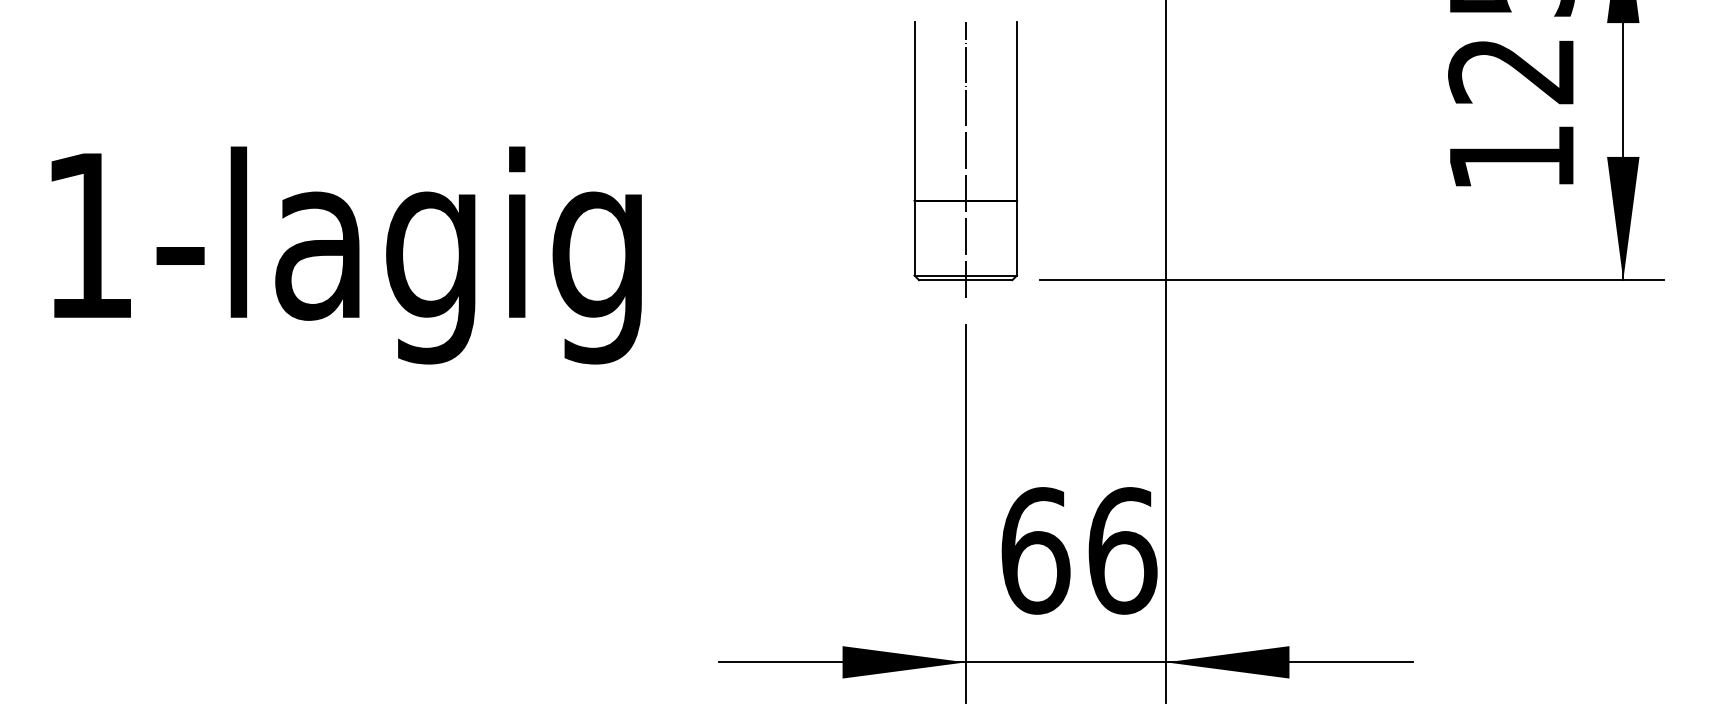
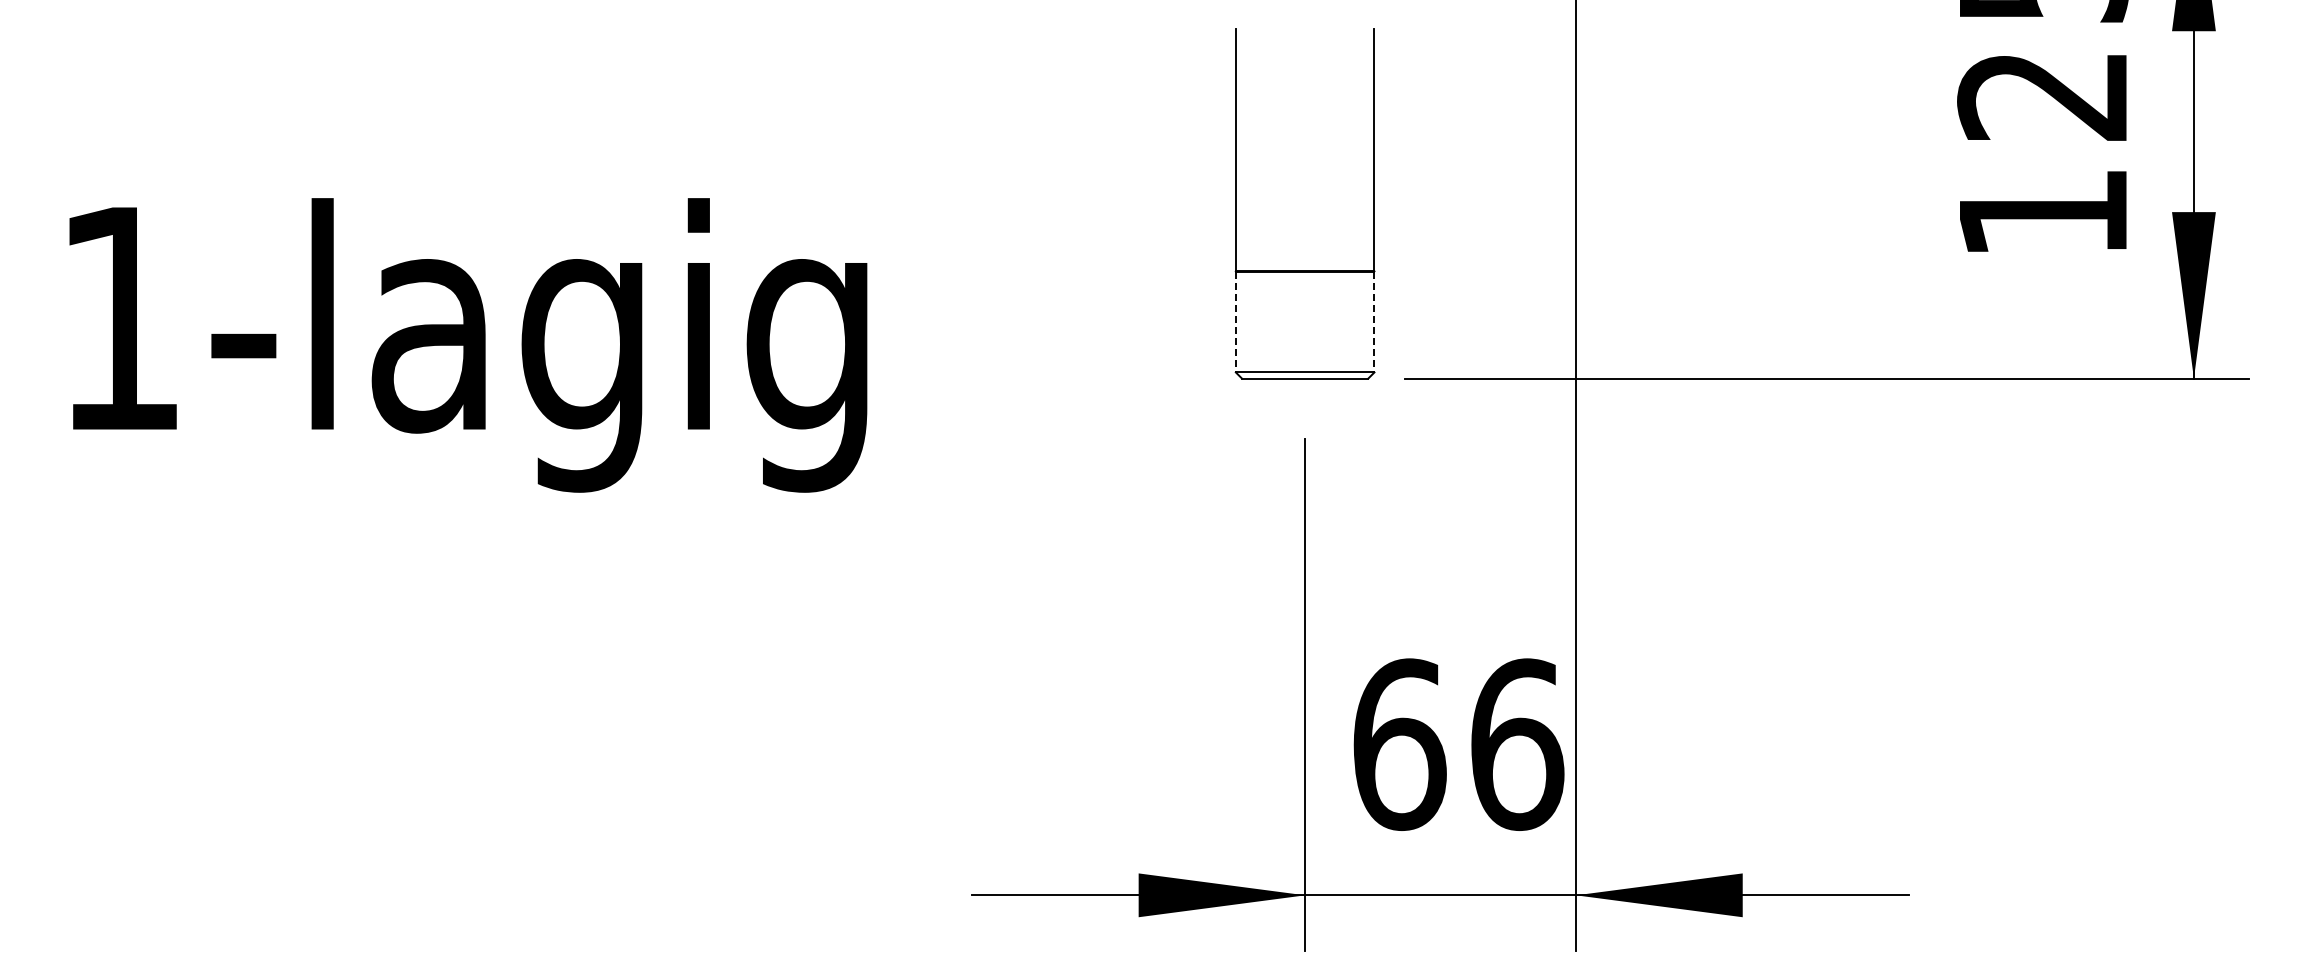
line: (966, 159) -> (1305, 215), removed
line: (914, 238) -> (1235, 322), solid -> dashed
line: (1017, 238) -> (1374, 322), solid -> dashed

